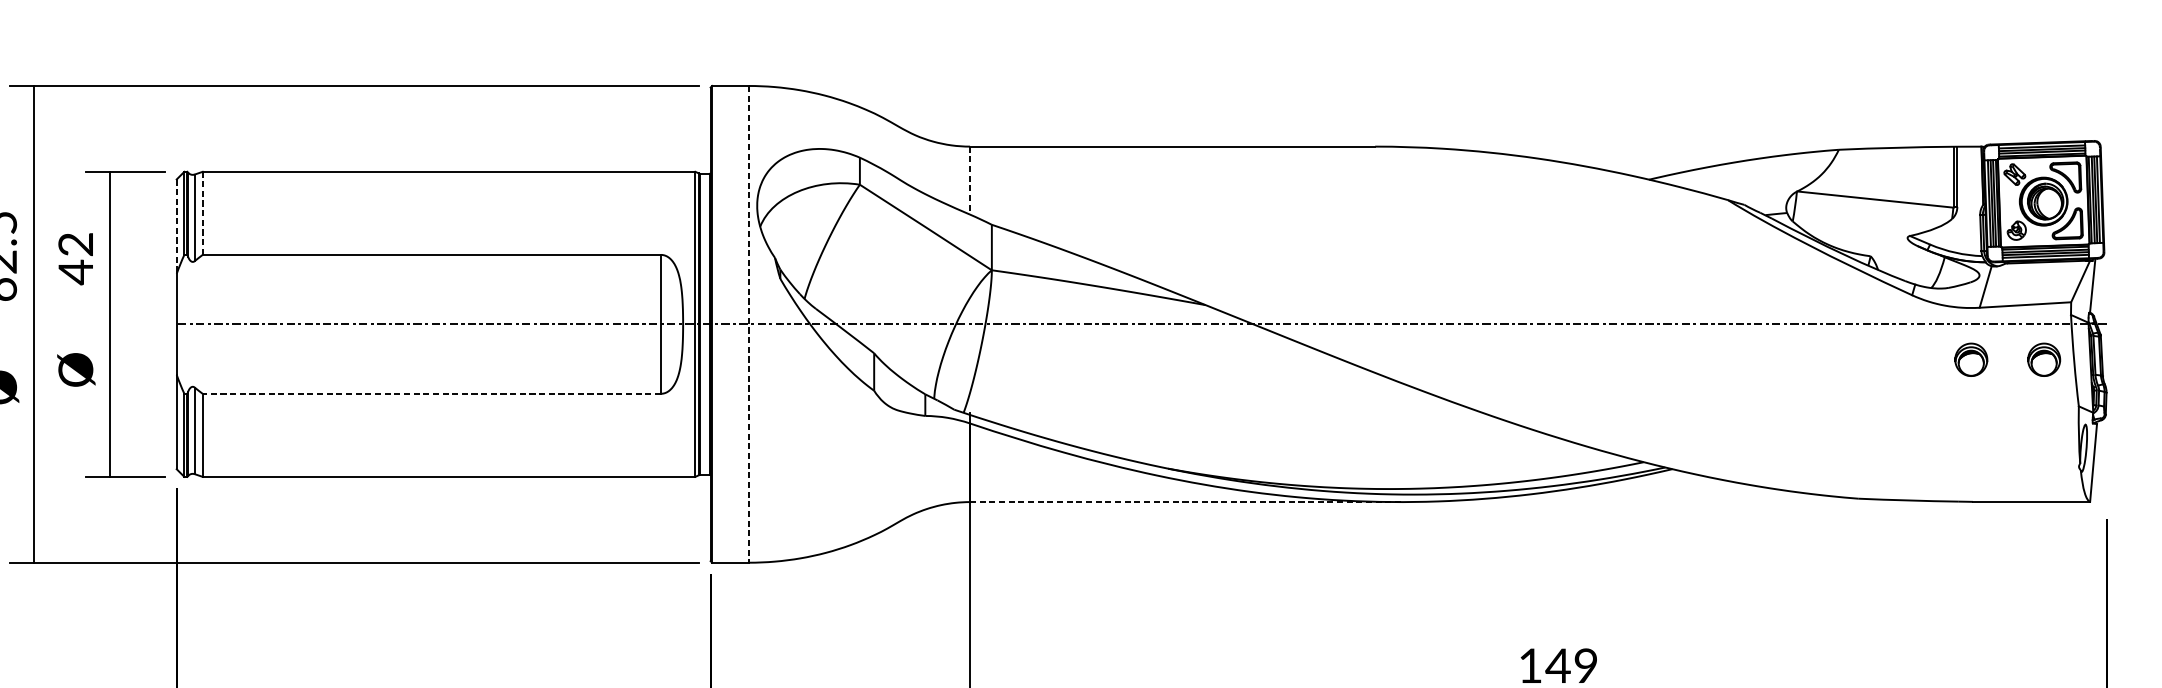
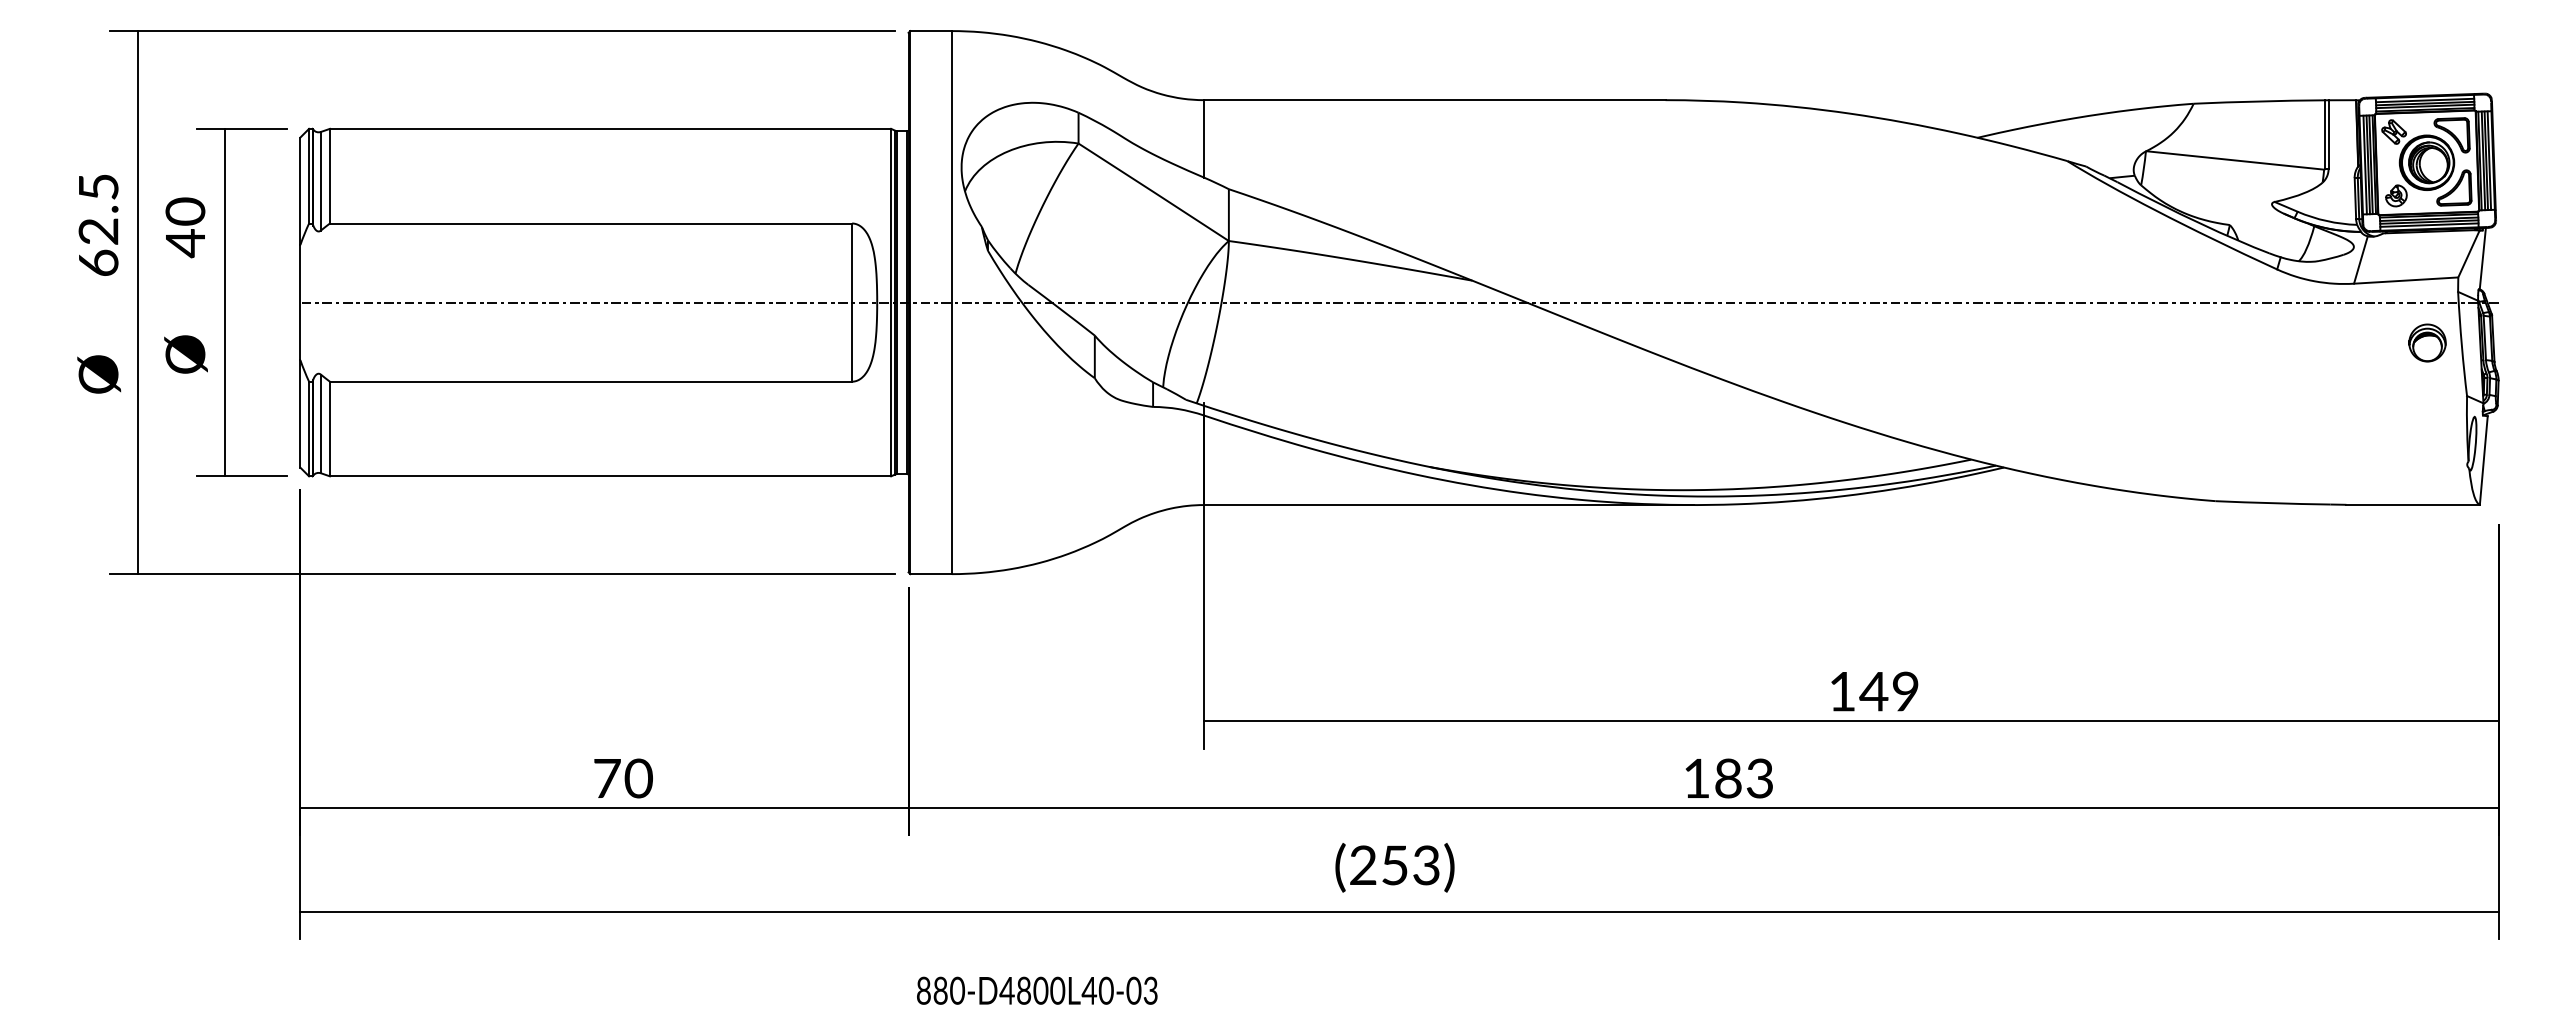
line: (970, 180) -> (1204, 138), dashed -> solid
line: (202, 212) -> (329, 175), dashed -> solid
line: (176, 226) -> (300, 191), dashed -> solid
text: (75, 244) -> (185, 211), 42 -> 40
line: (749, 324) -> (952, 302), dashed -> solid
part: (1971, 359) -> (2344, 342), removed
line: (431, 393) -> (590, 381), dashed -> solid
line: (1185, 502) -> (1449, 505), dashed -> solid

